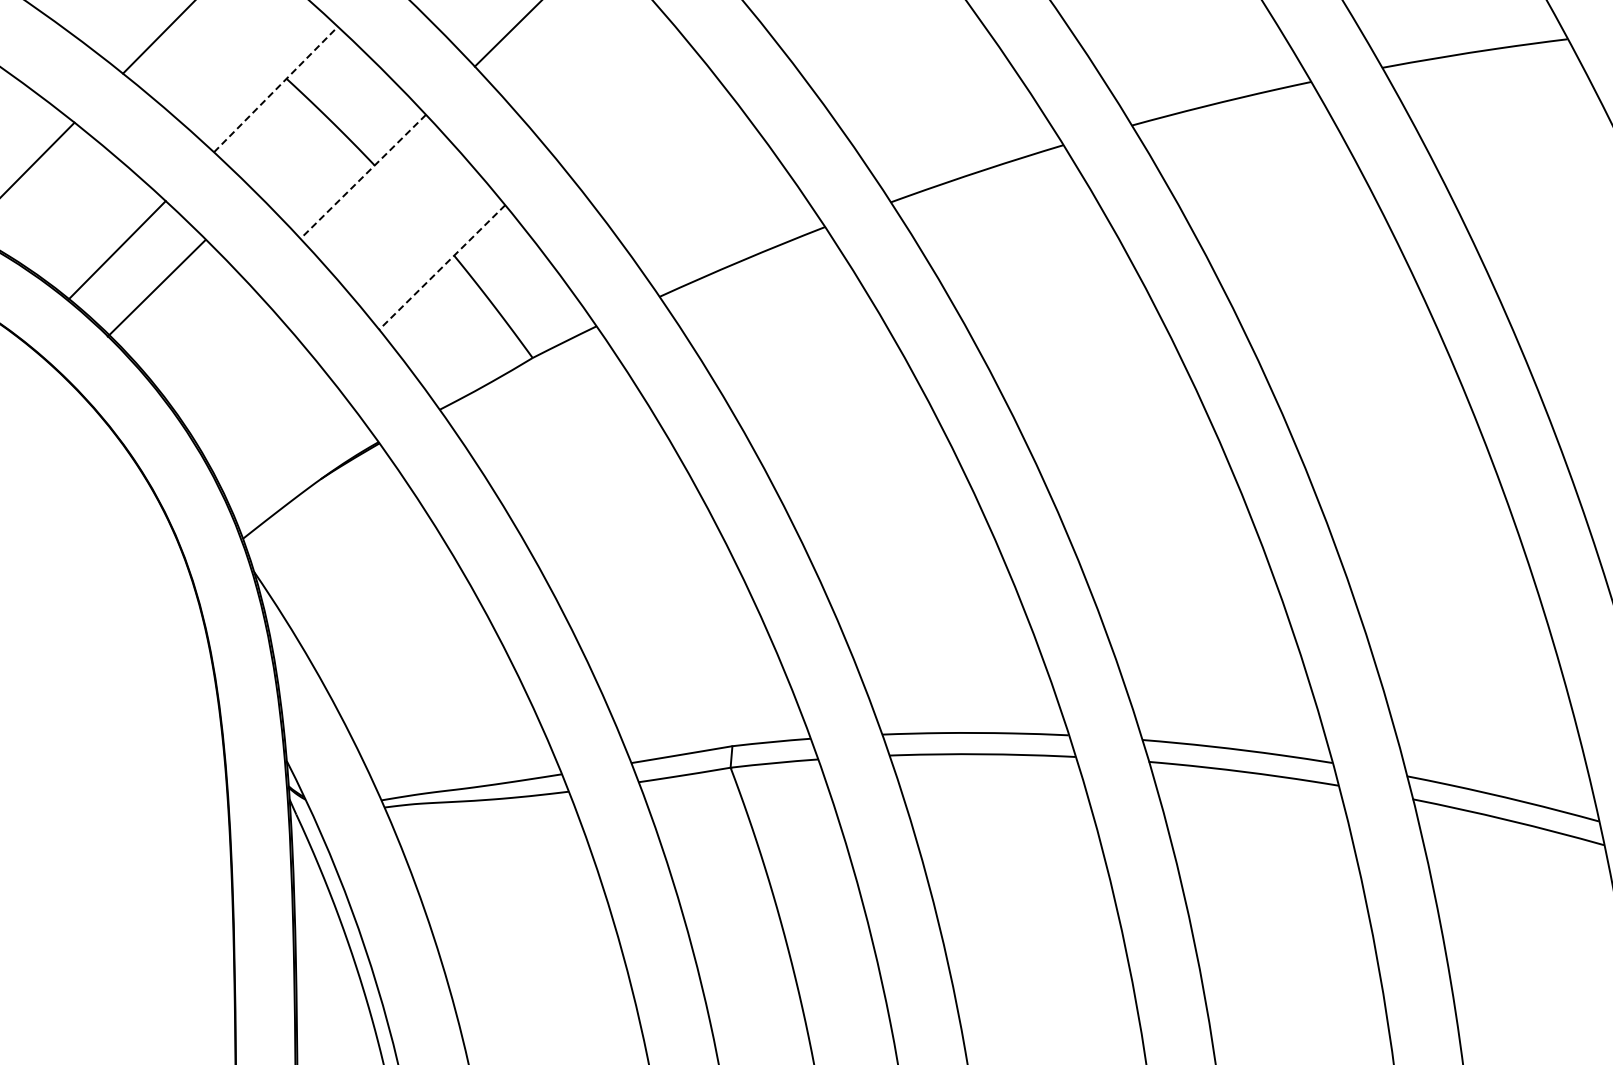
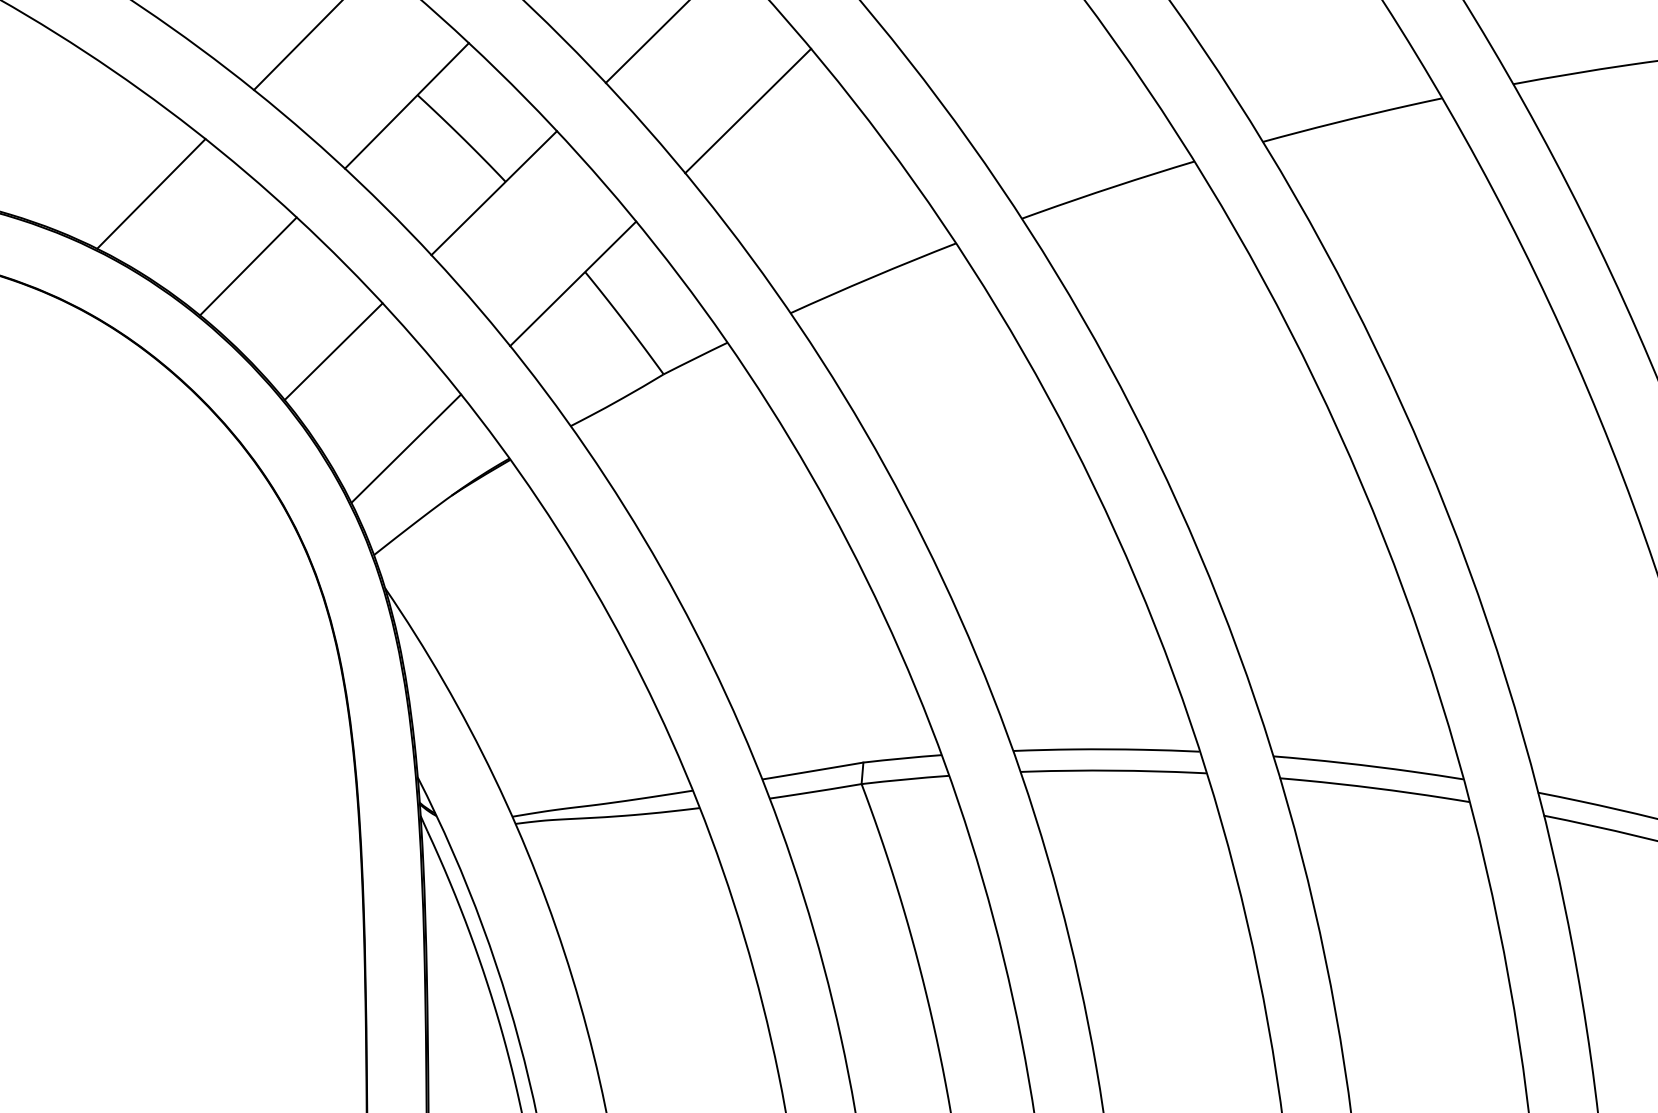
line: (276, 89) -> (407, 105), dashed -> solid
line: (617, 94) -> (748, 110), added
line: (362, 177) -> (493, 193), dashed -> solid
line: (442, 267) -> (573, 283), dashed -> solid
line: (156, 288) -> (333, 351), moved
line: (275, 432) -> (406, 448), added

